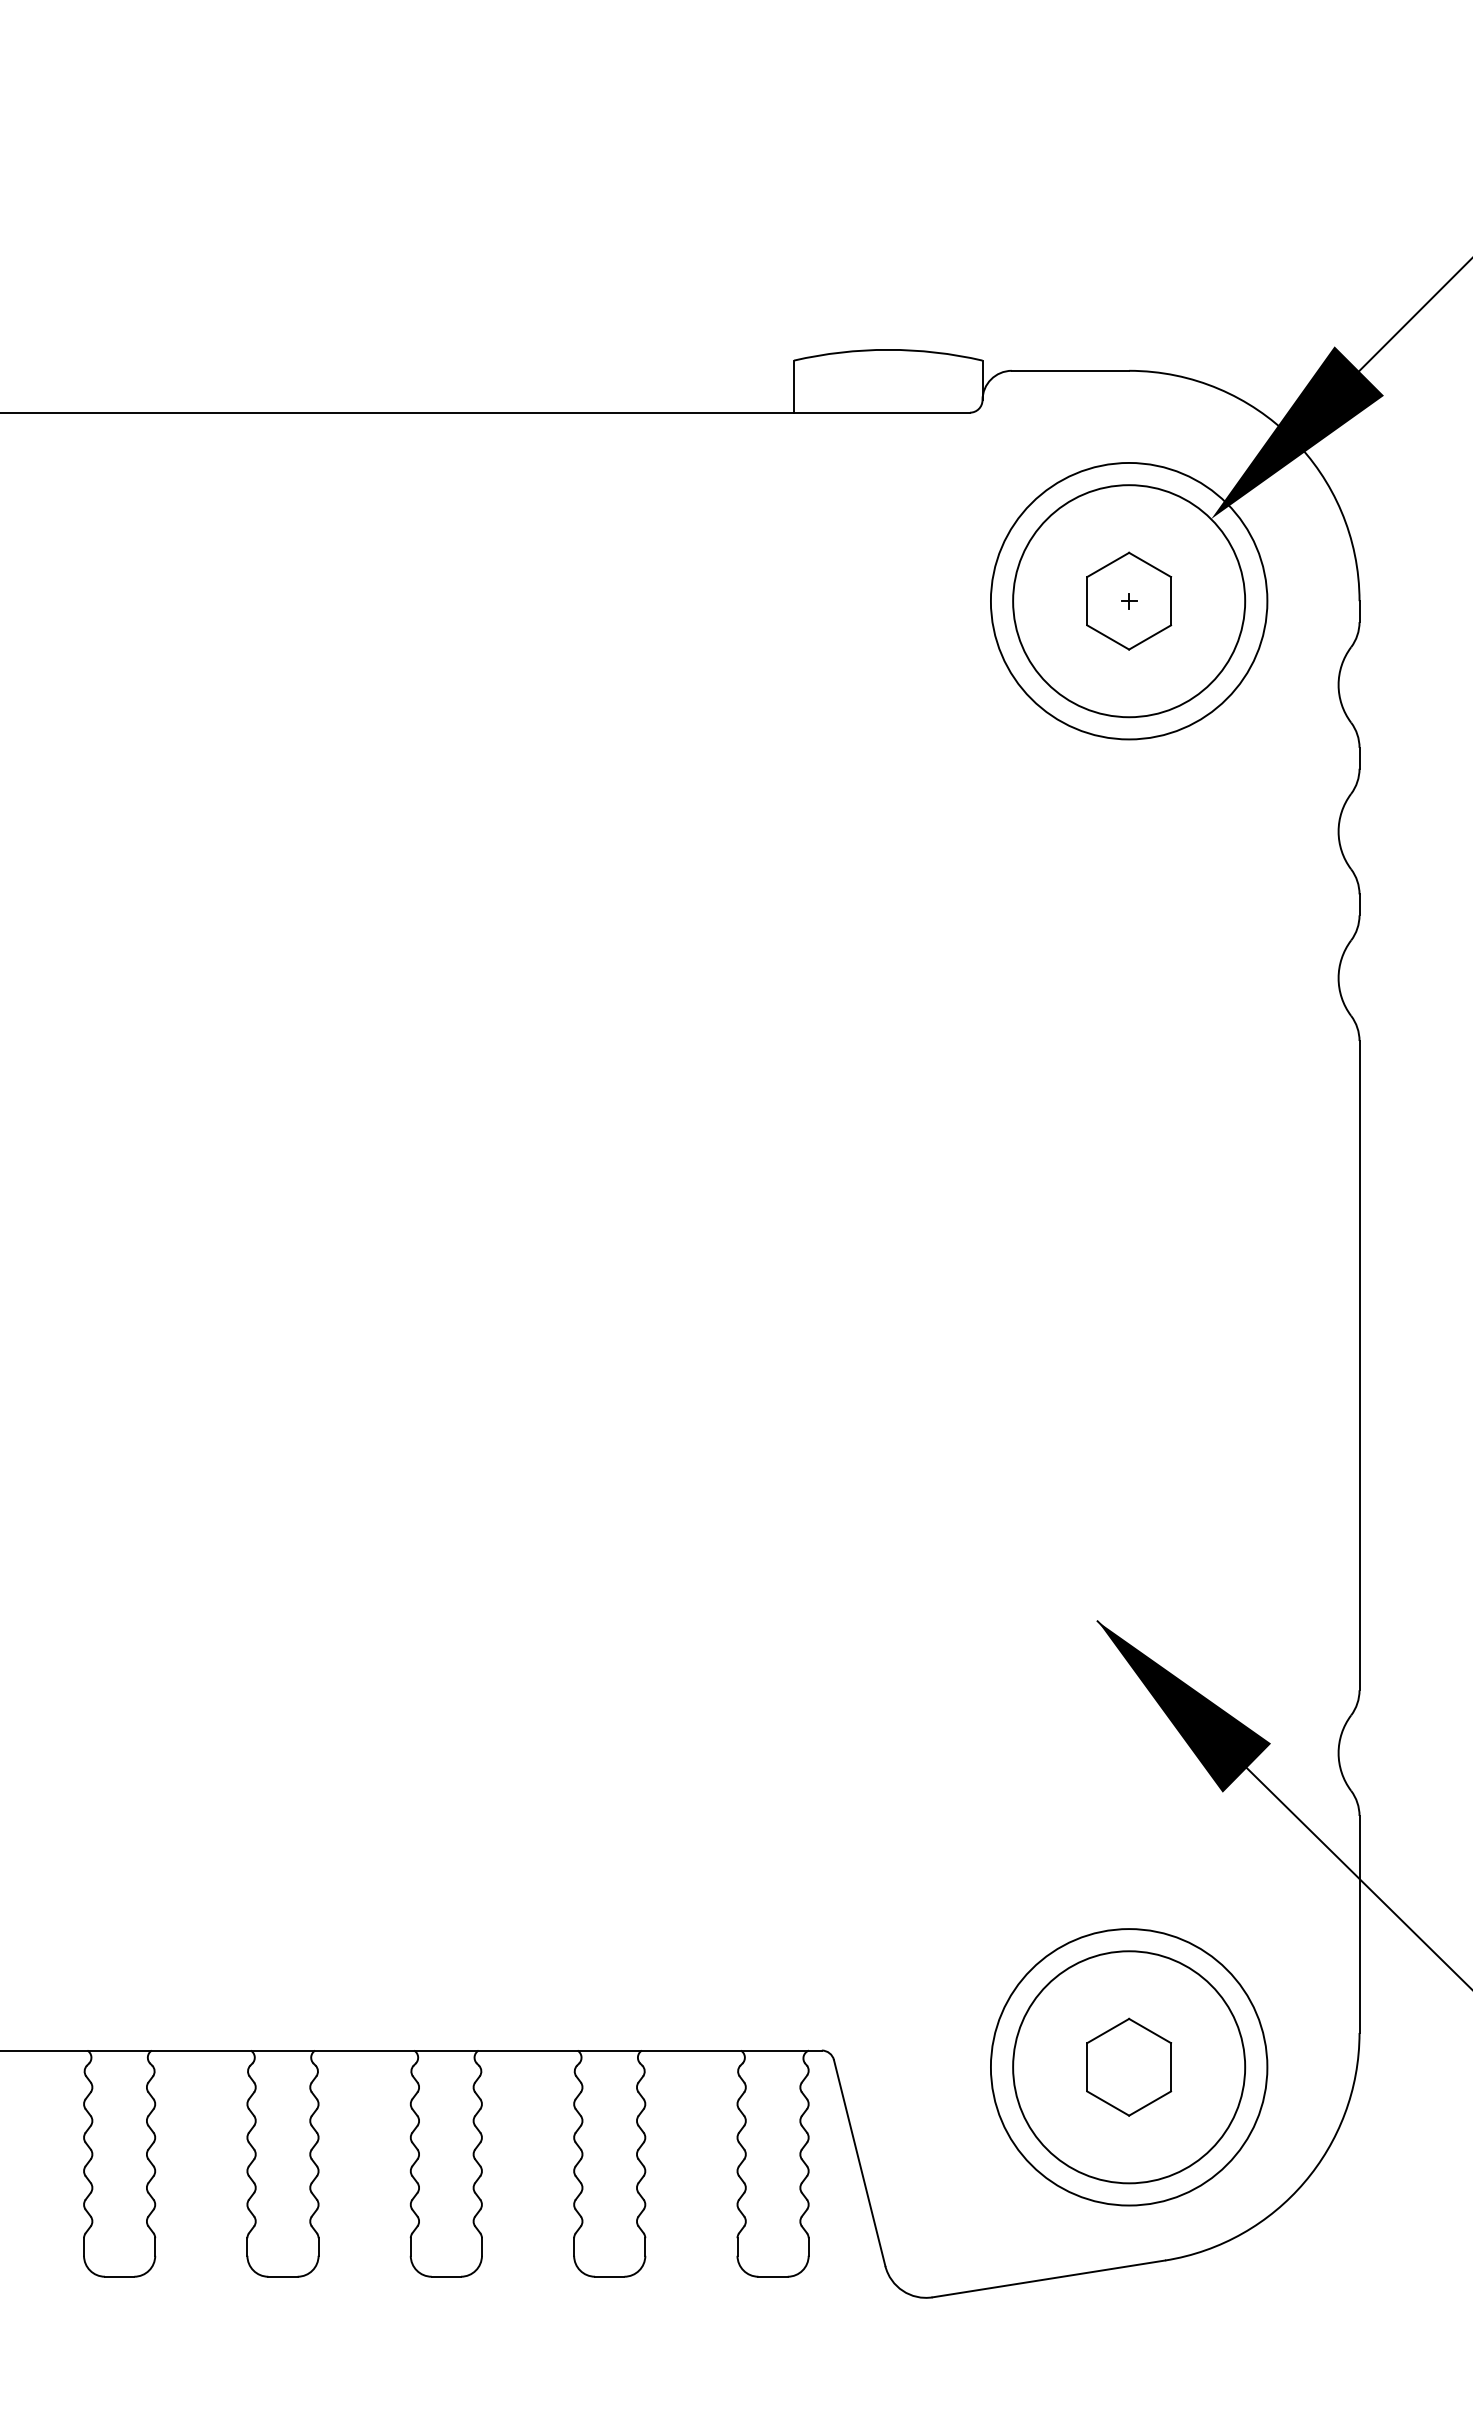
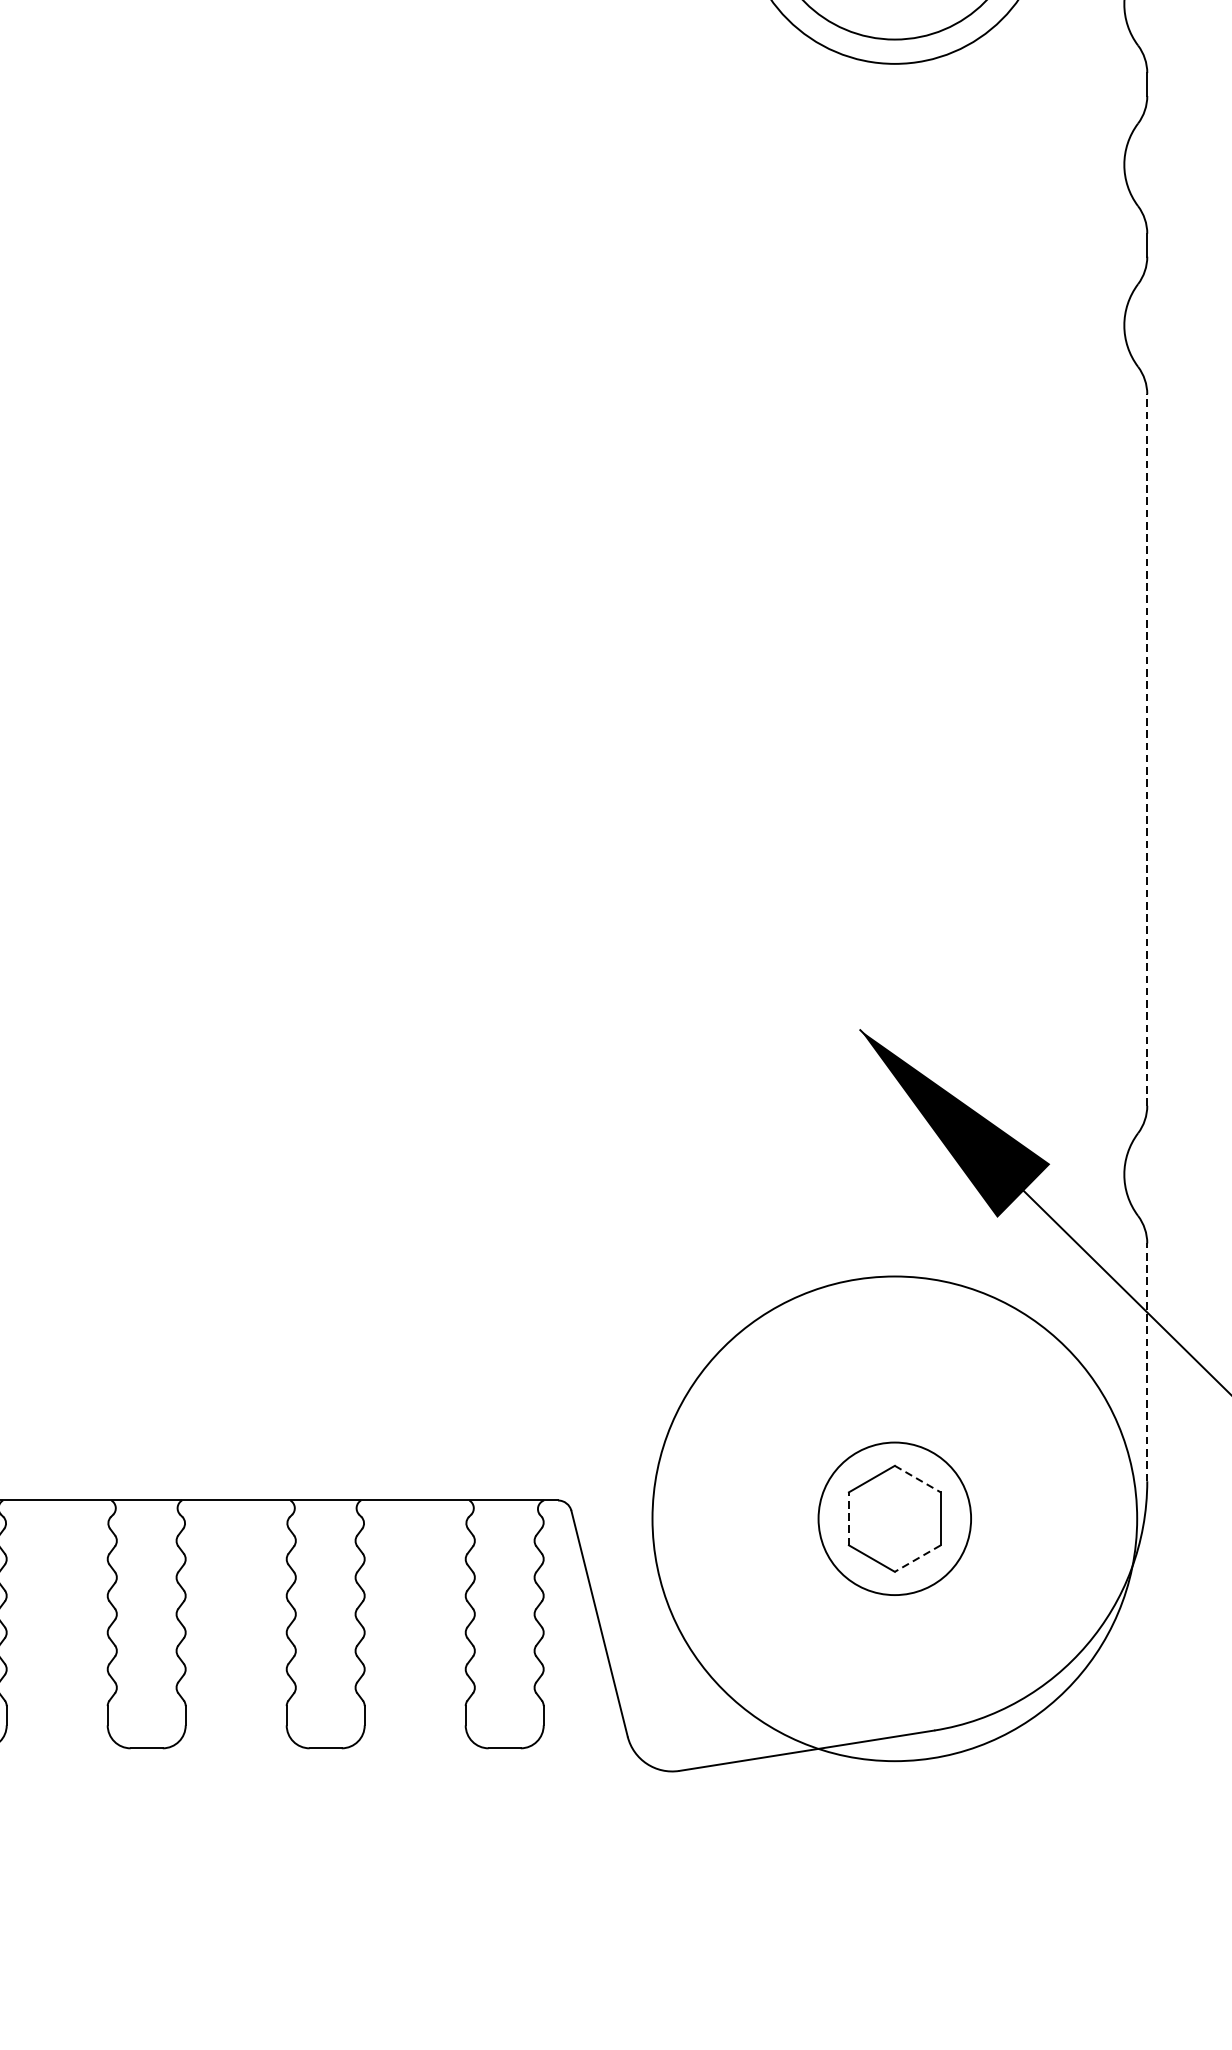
line: (1359, 1365) -> (1147, 749), solid -> dashed
line: (1359, 1923) -> (1147, 1361), solid -> dashed
line: (1150, 2031) -> (918, 1479), solid -> dashed
line: (1087, 2066) -> (849, 1517), solid -> dashed
circle: (1128, 2067) -> (894, 1519), size x1.6
circle: (1129, 2067) -> (895, 1519), size x0.6
line: (1149, 2103) -> (917, 1558), solid -> dashed

